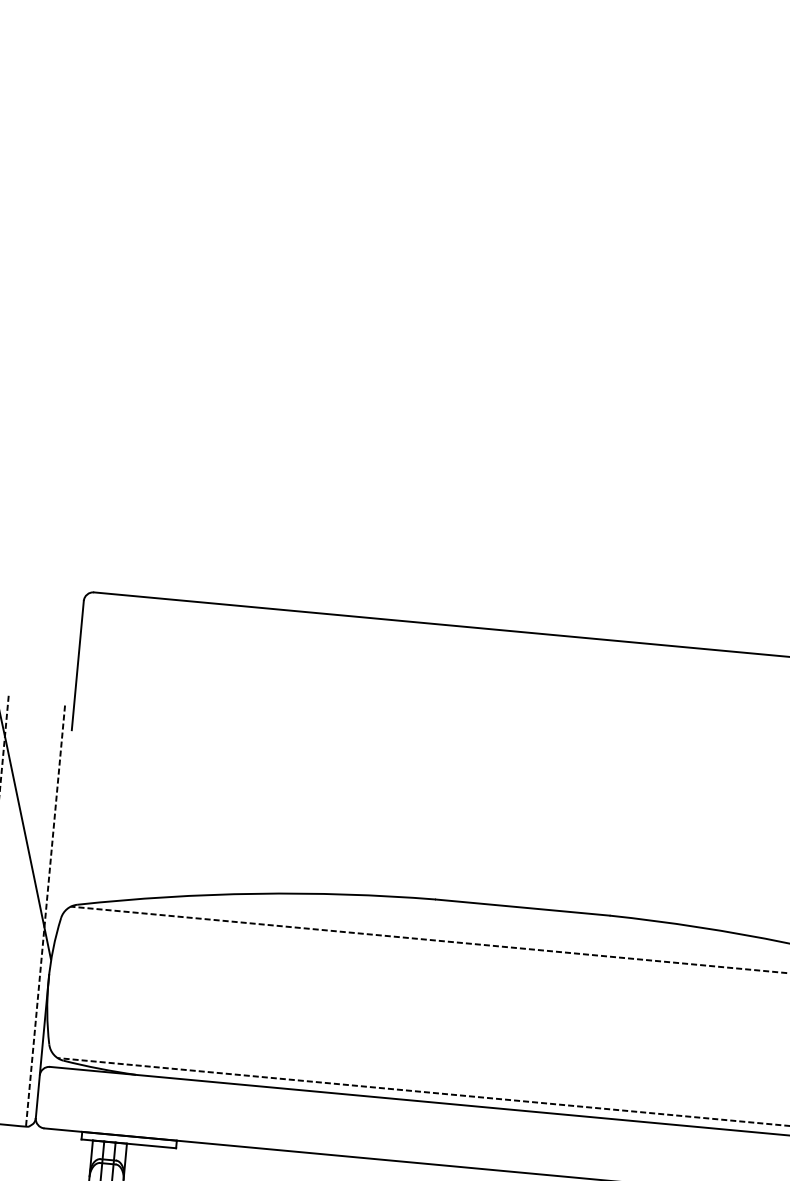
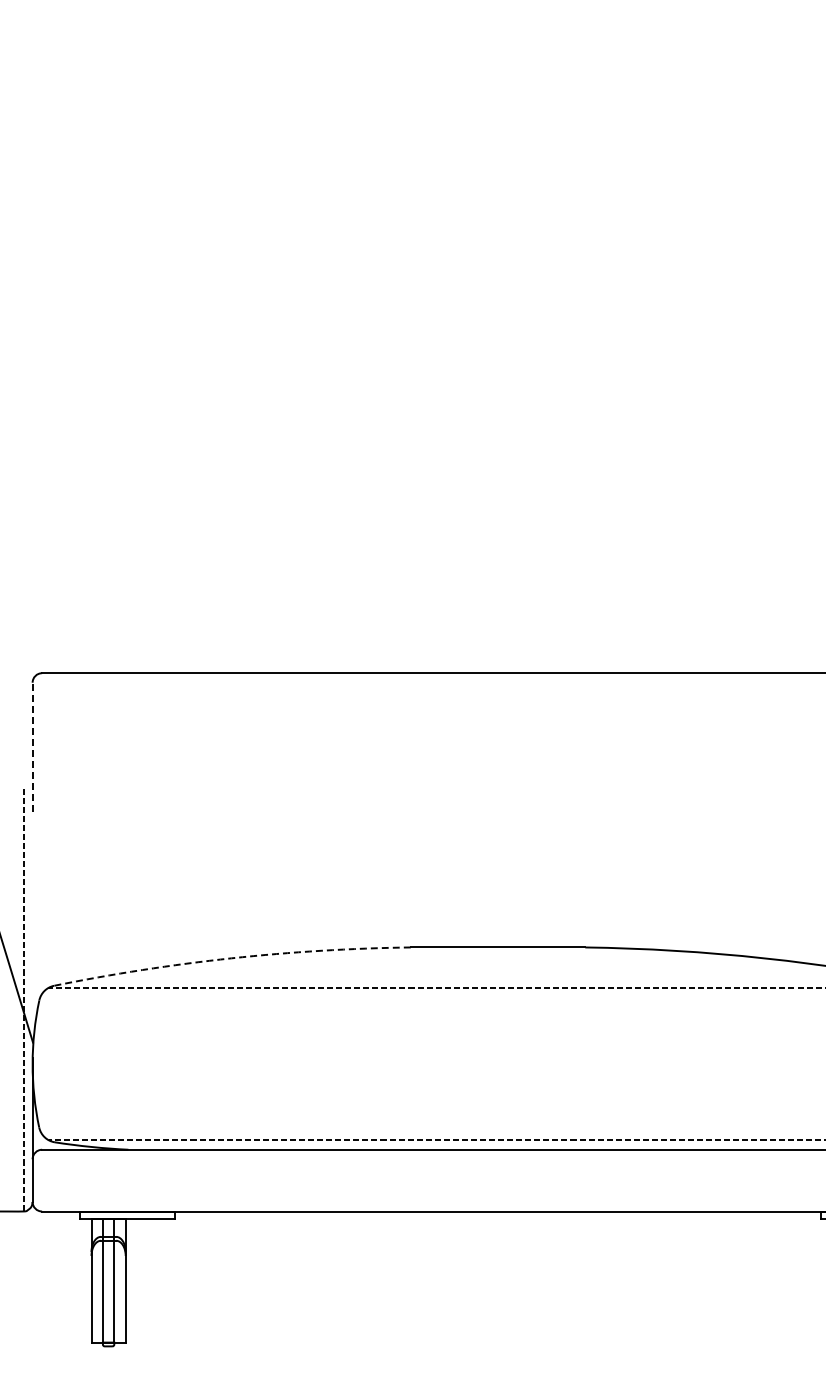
line: (77, 665) -> (32, 747), solid -> dashed
arc: (256, 893) -> (231, 958), solid -> dashed

